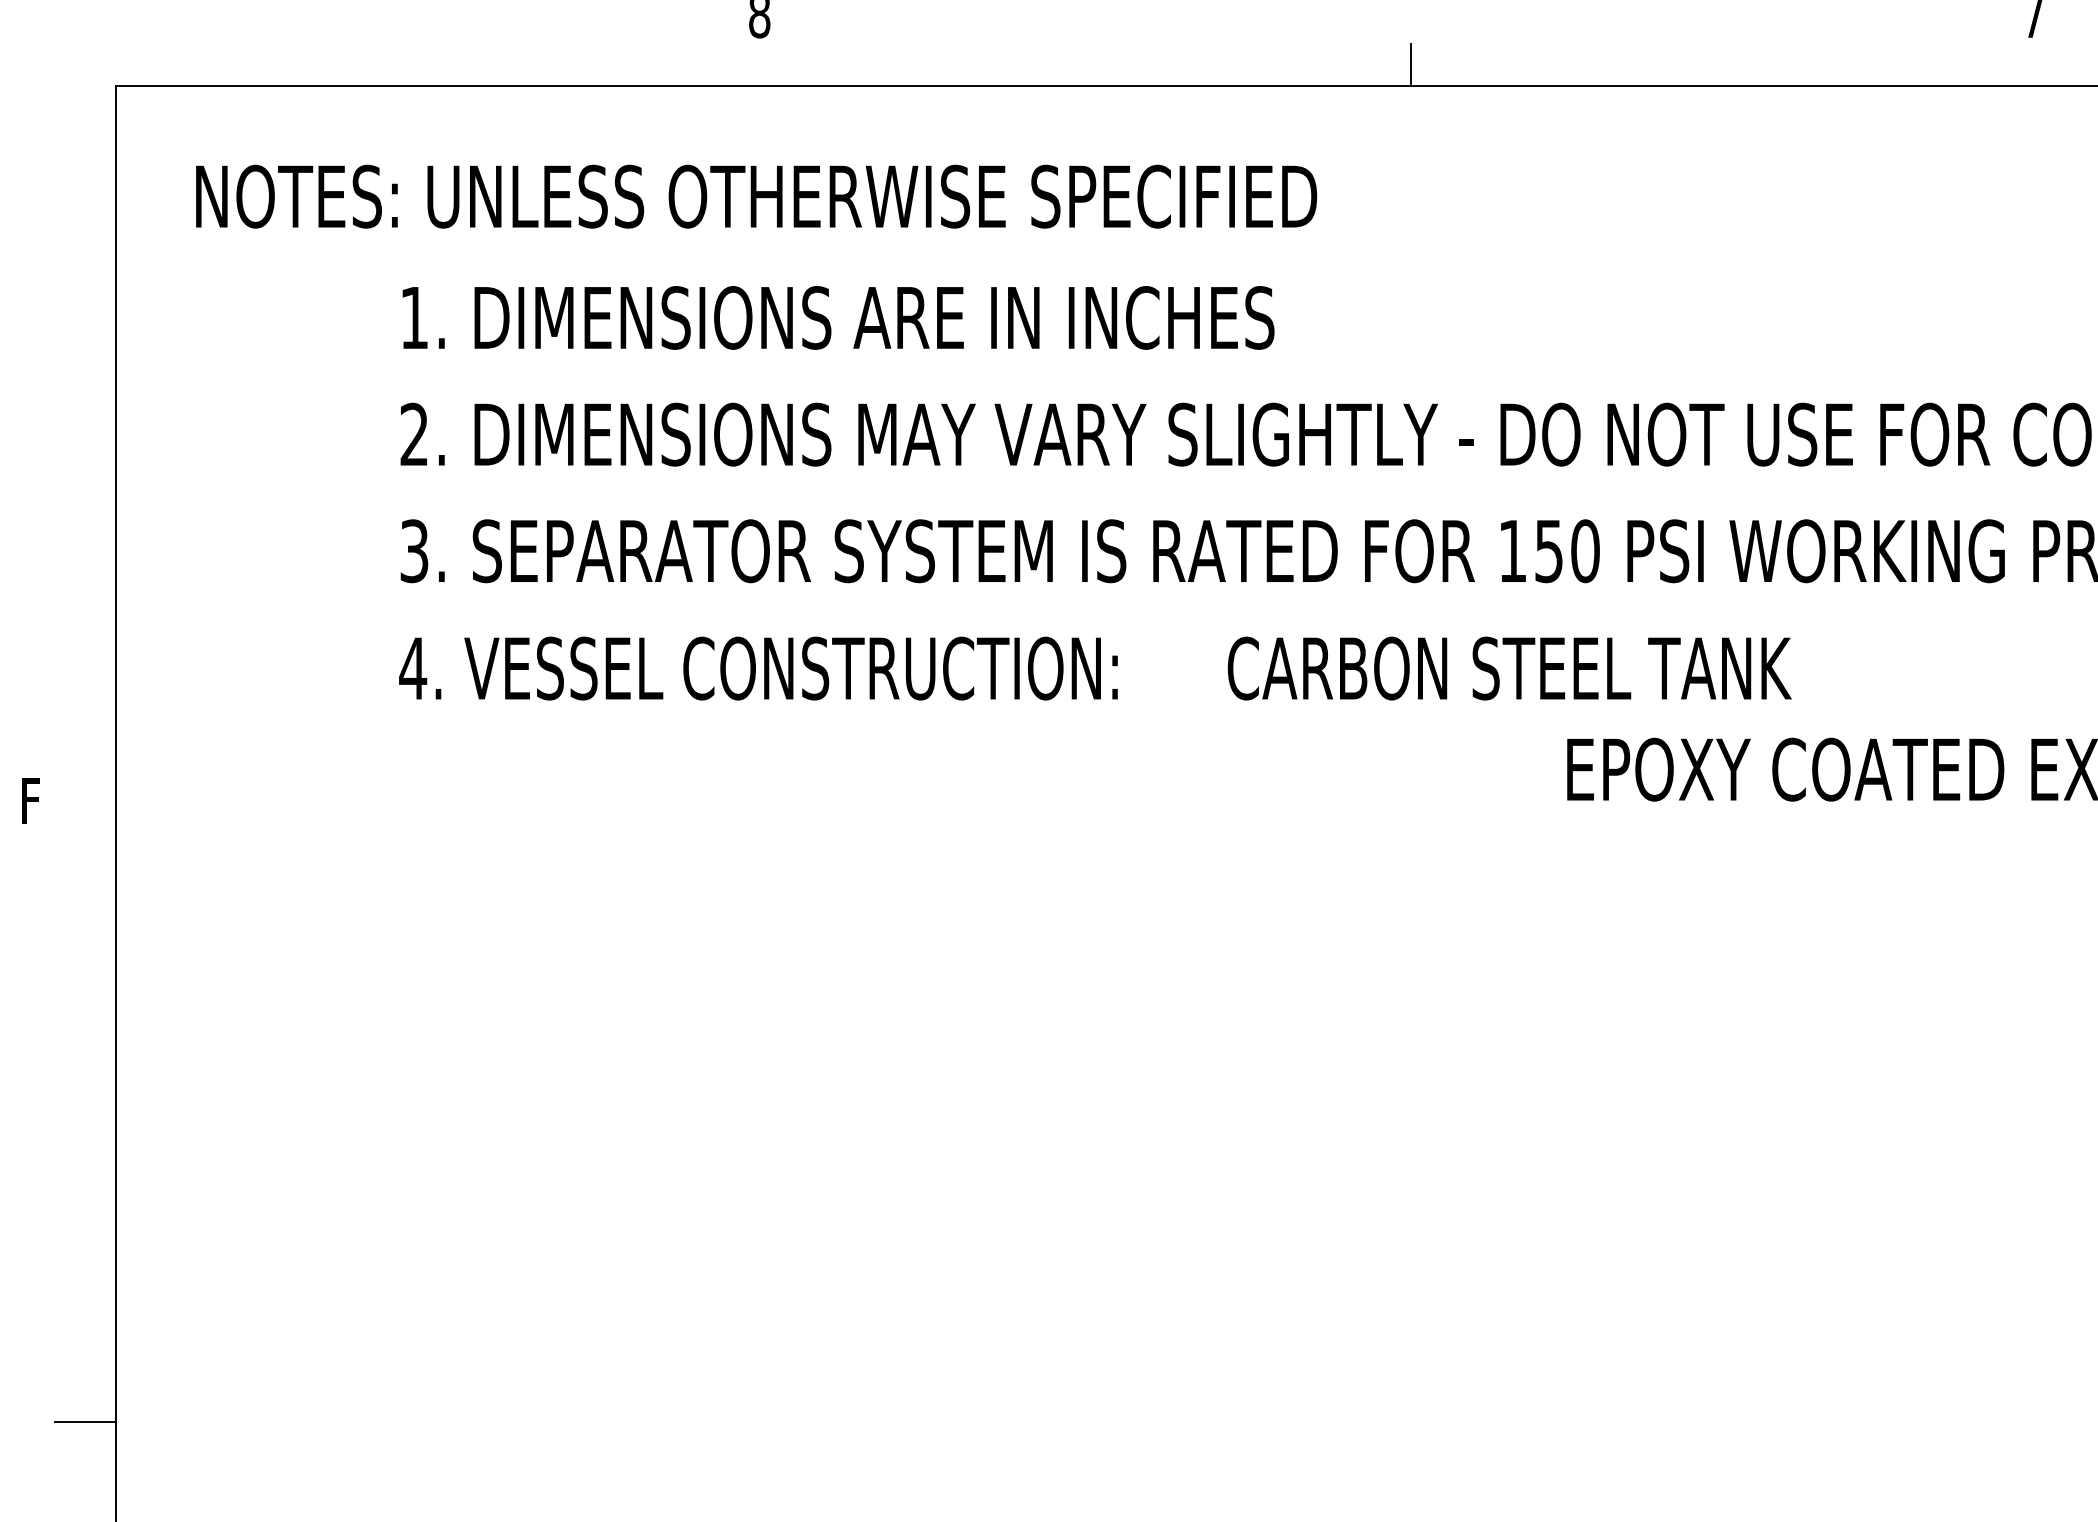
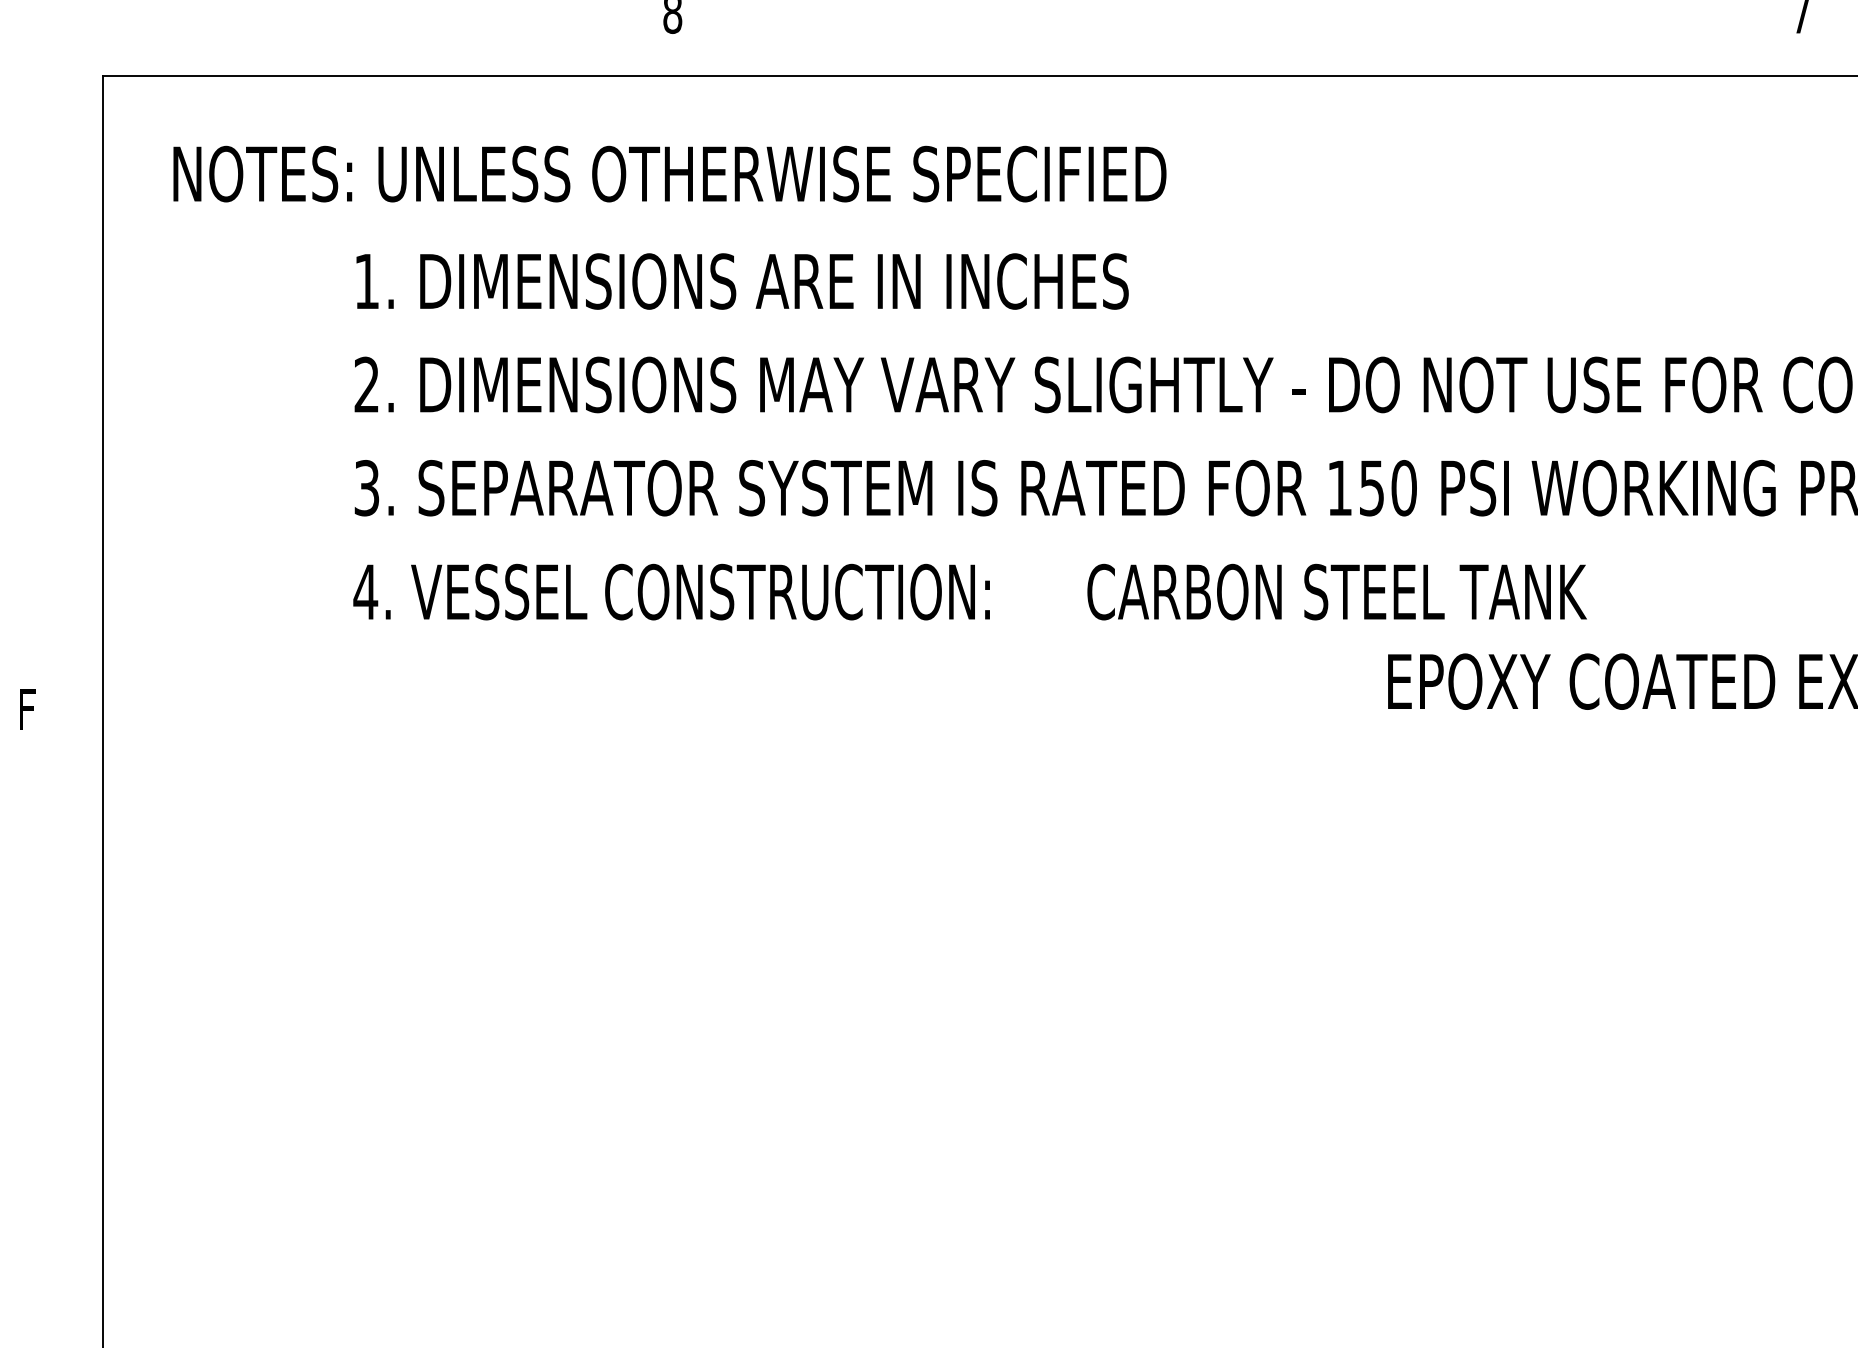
line: (1410, 65) -> (1249, 57), removed
line: (85, 1422) -> (75, 1259), removed

